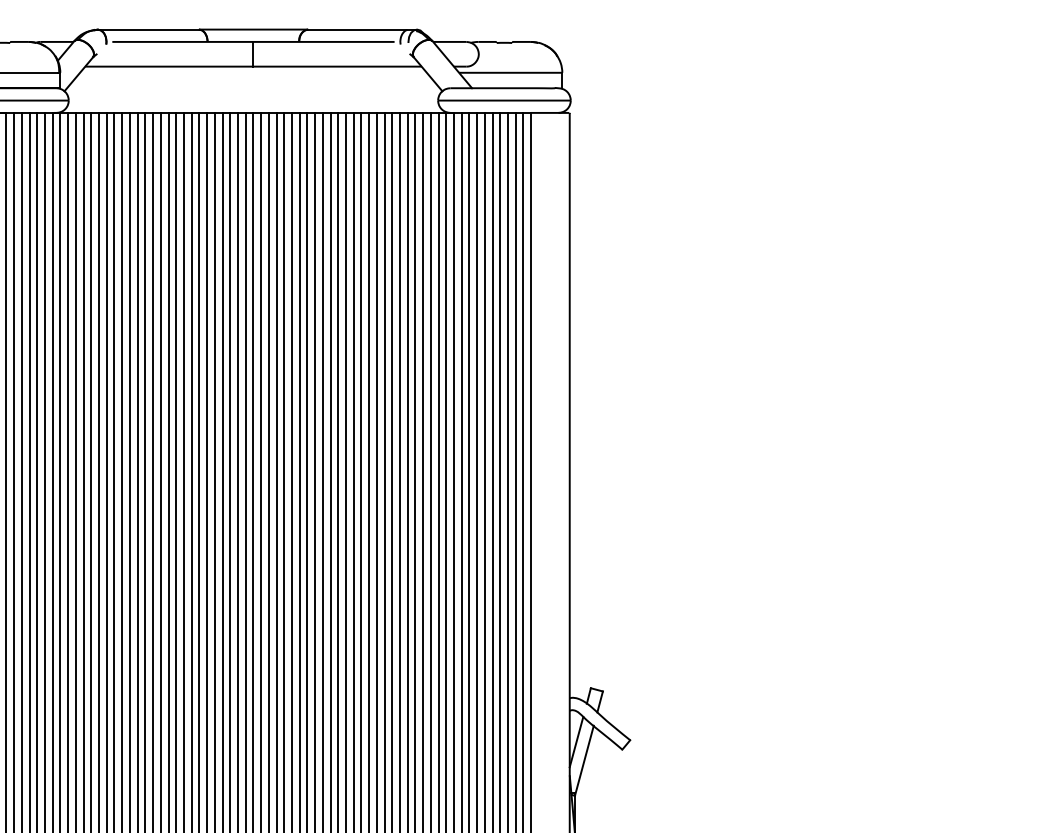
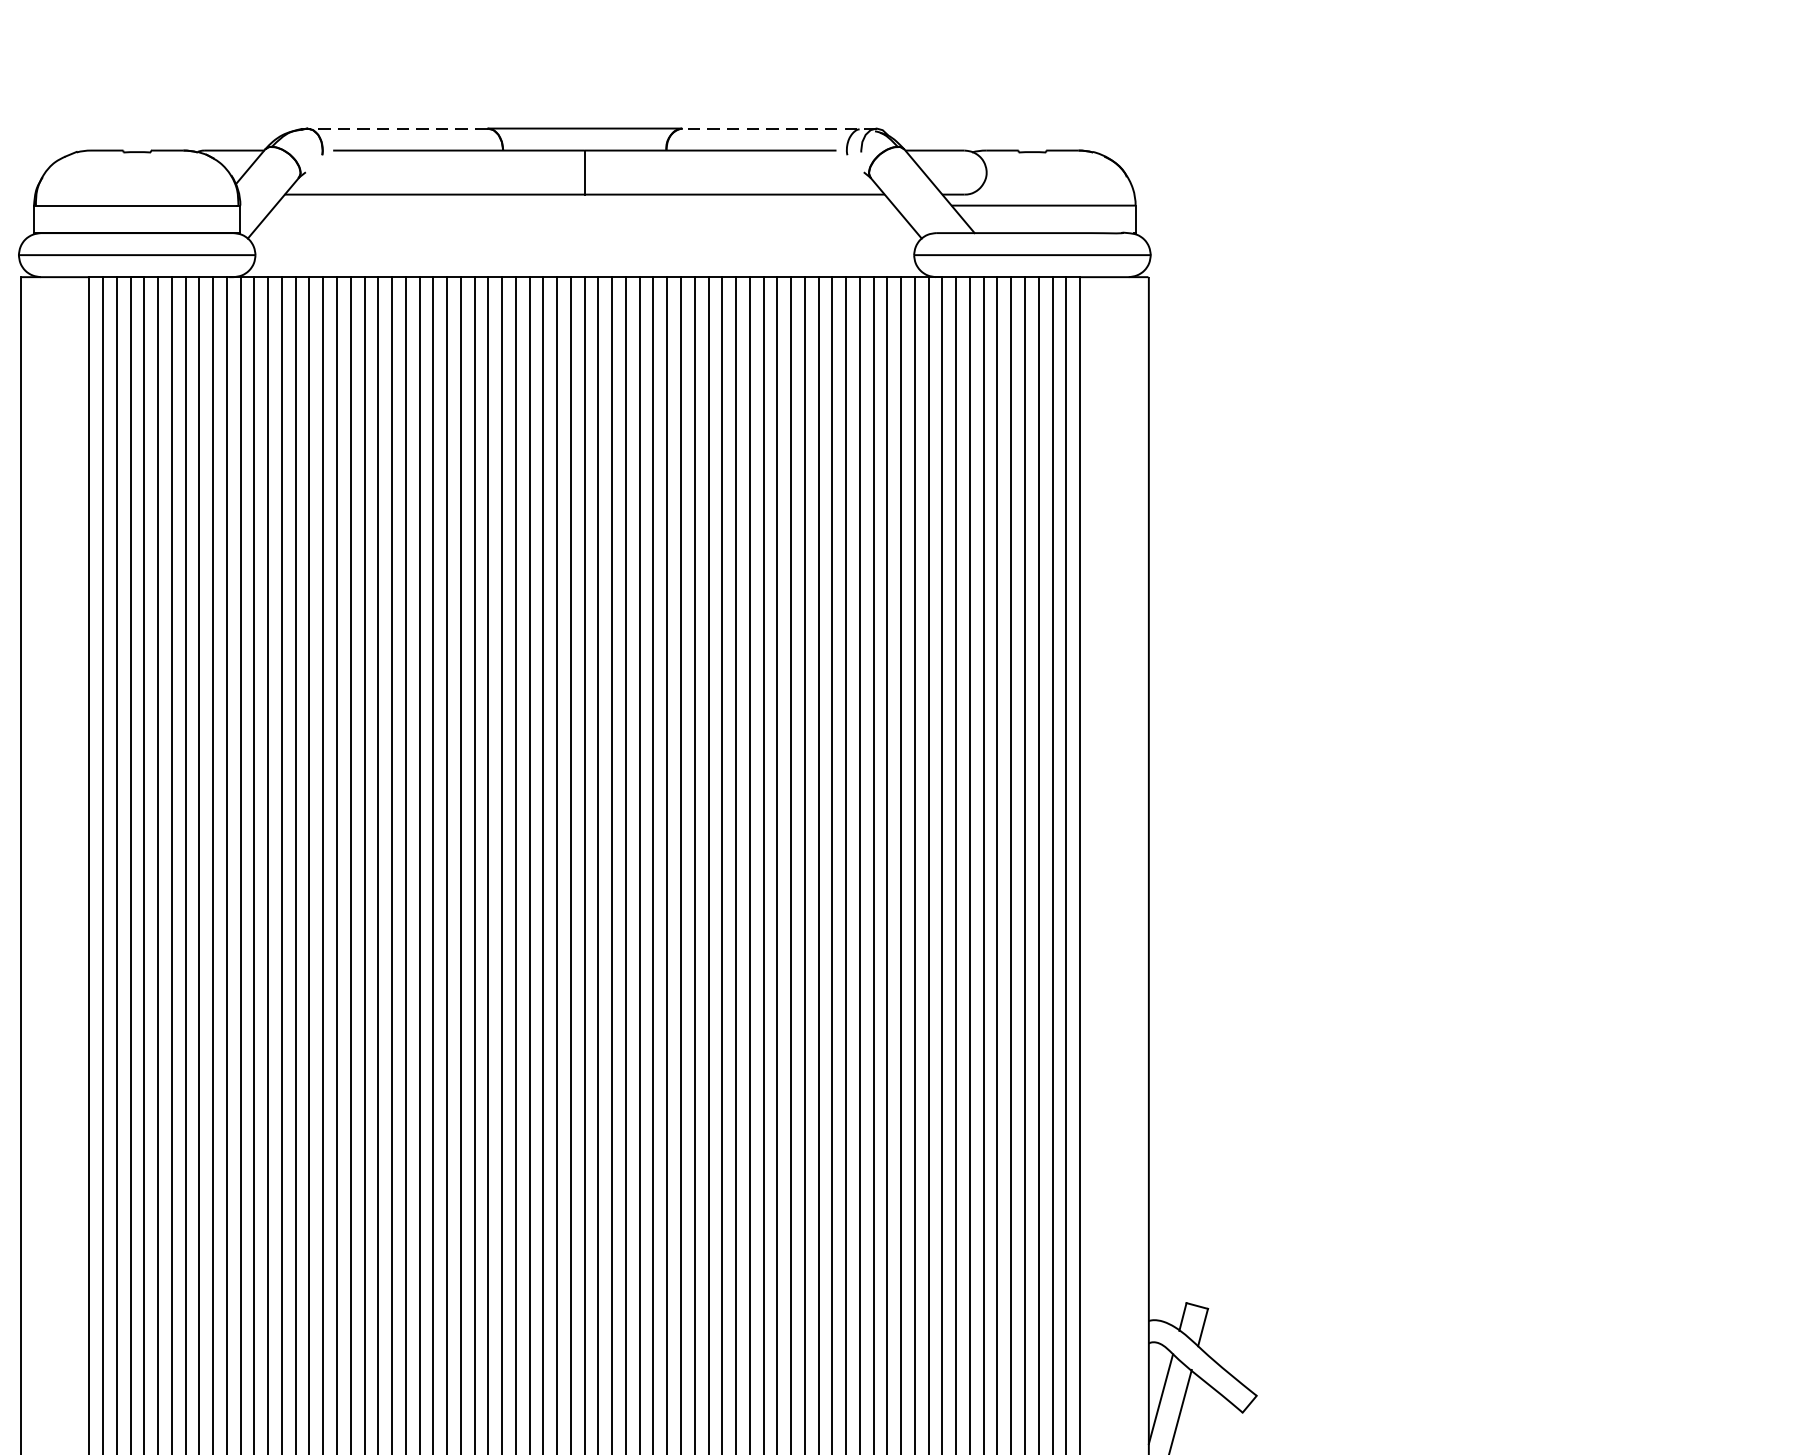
line: (148, 29) -> (397, 128), solid -> dashed
line: (362, 29) -> (779, 128), solid -> dashed

